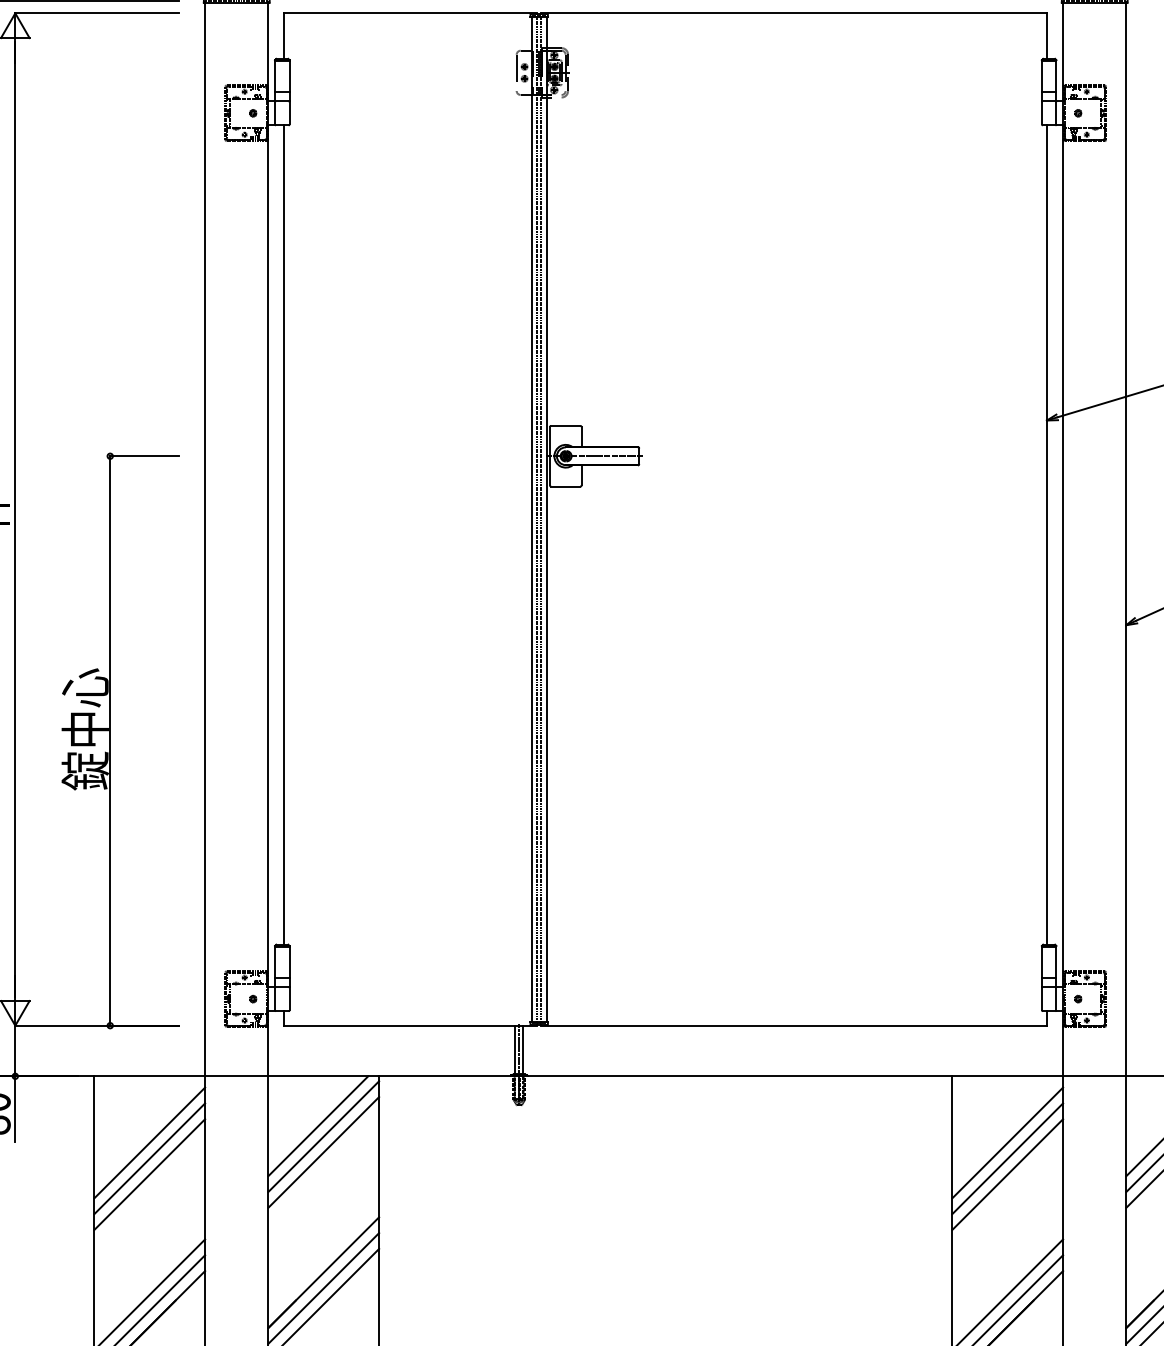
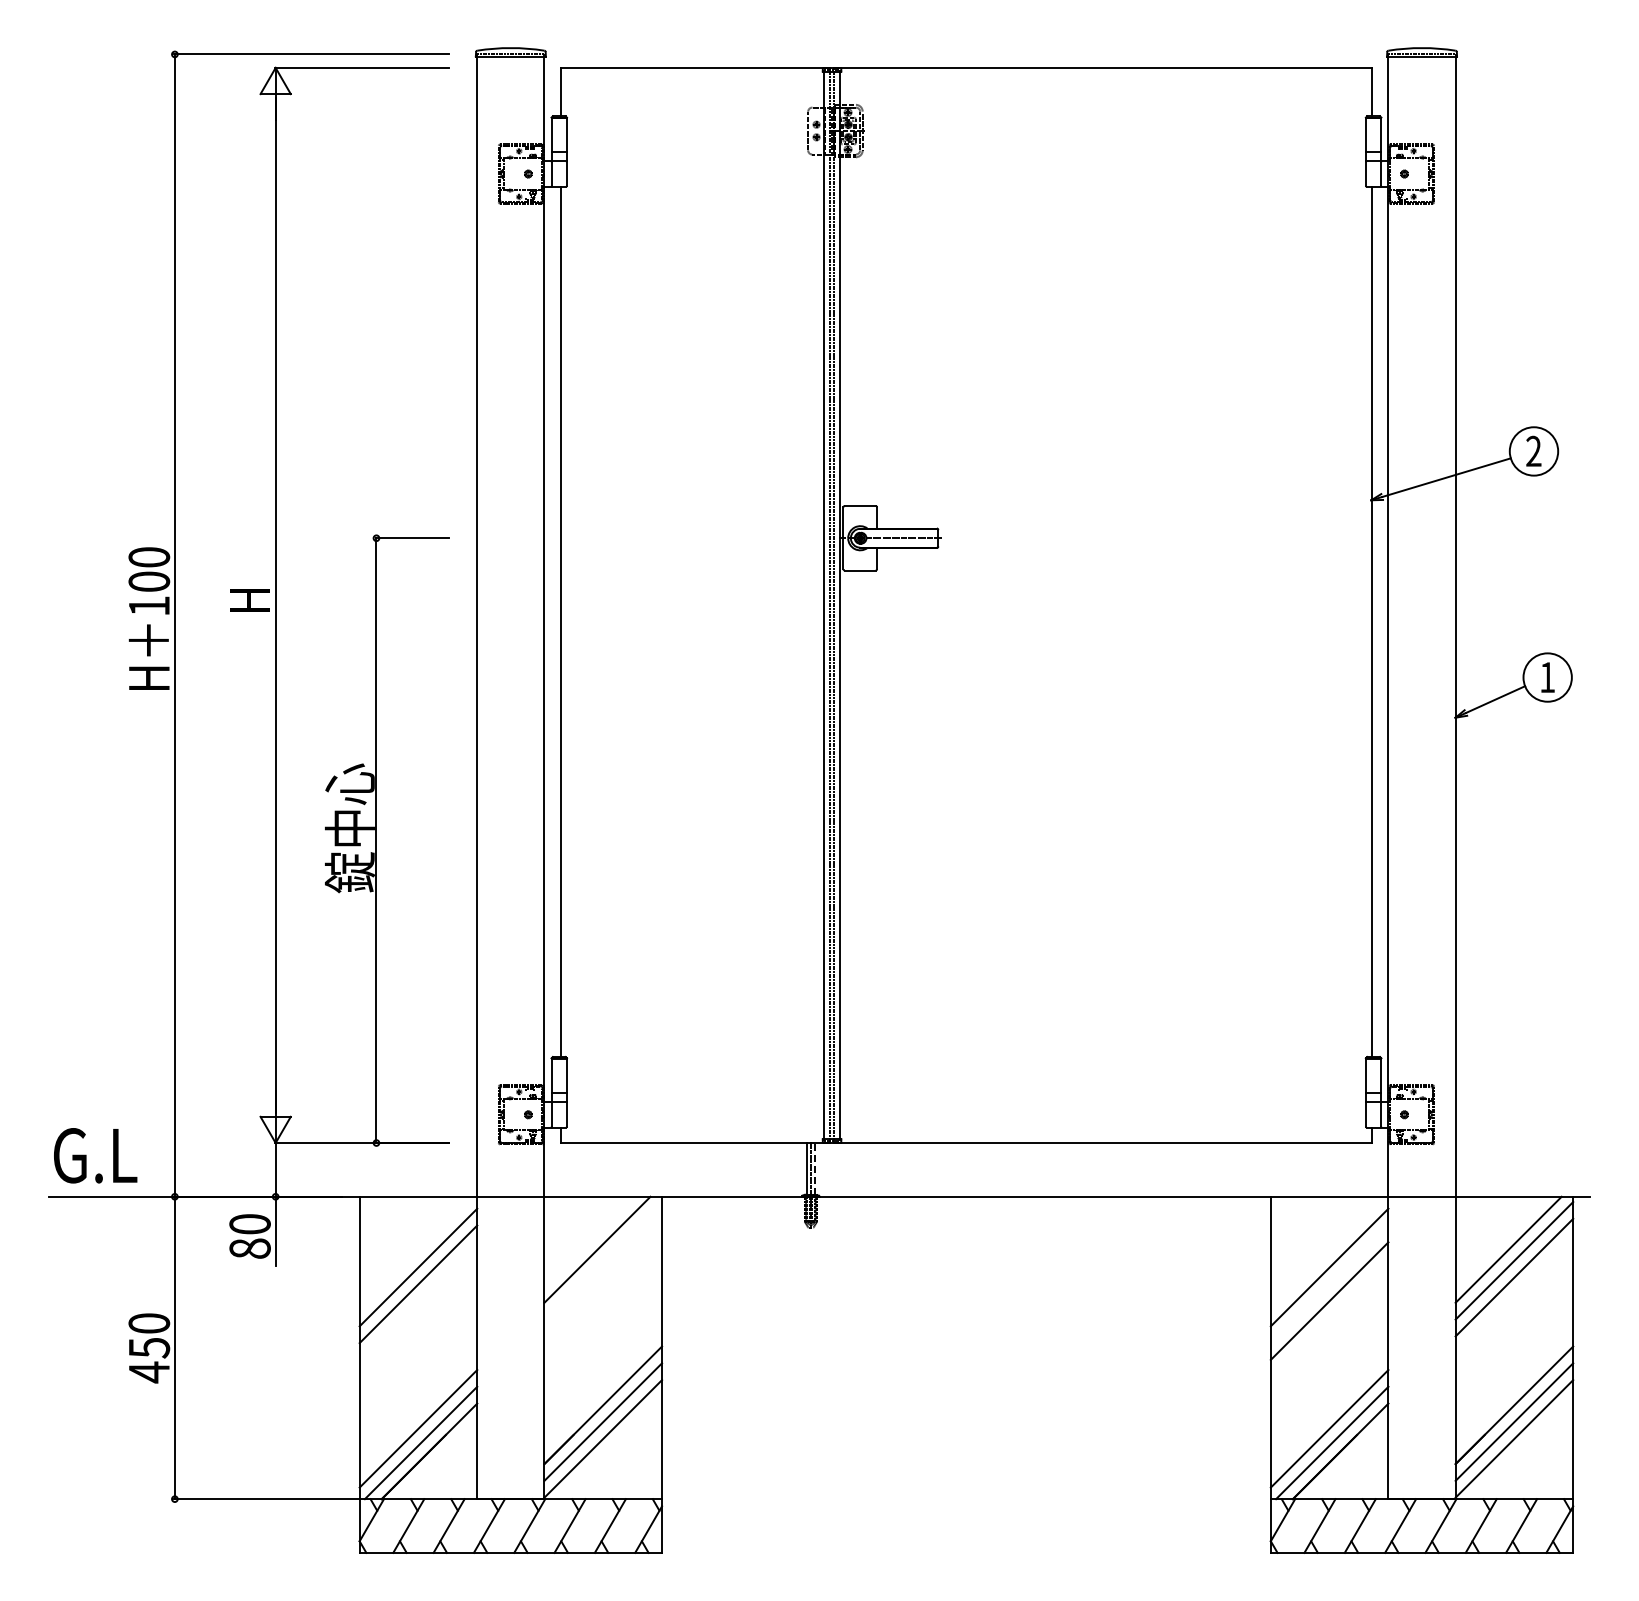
line: (523, 1049) -> (815, 1168), solid -> dashed
line: (324, 1136) -> (603, 1260), removed
line: (324, 1152) -> (603, 1277), removed
line: (1007, 1158) -> (1329, 1284), removed
line: (149, 1173) -> (418, 1300), removed

